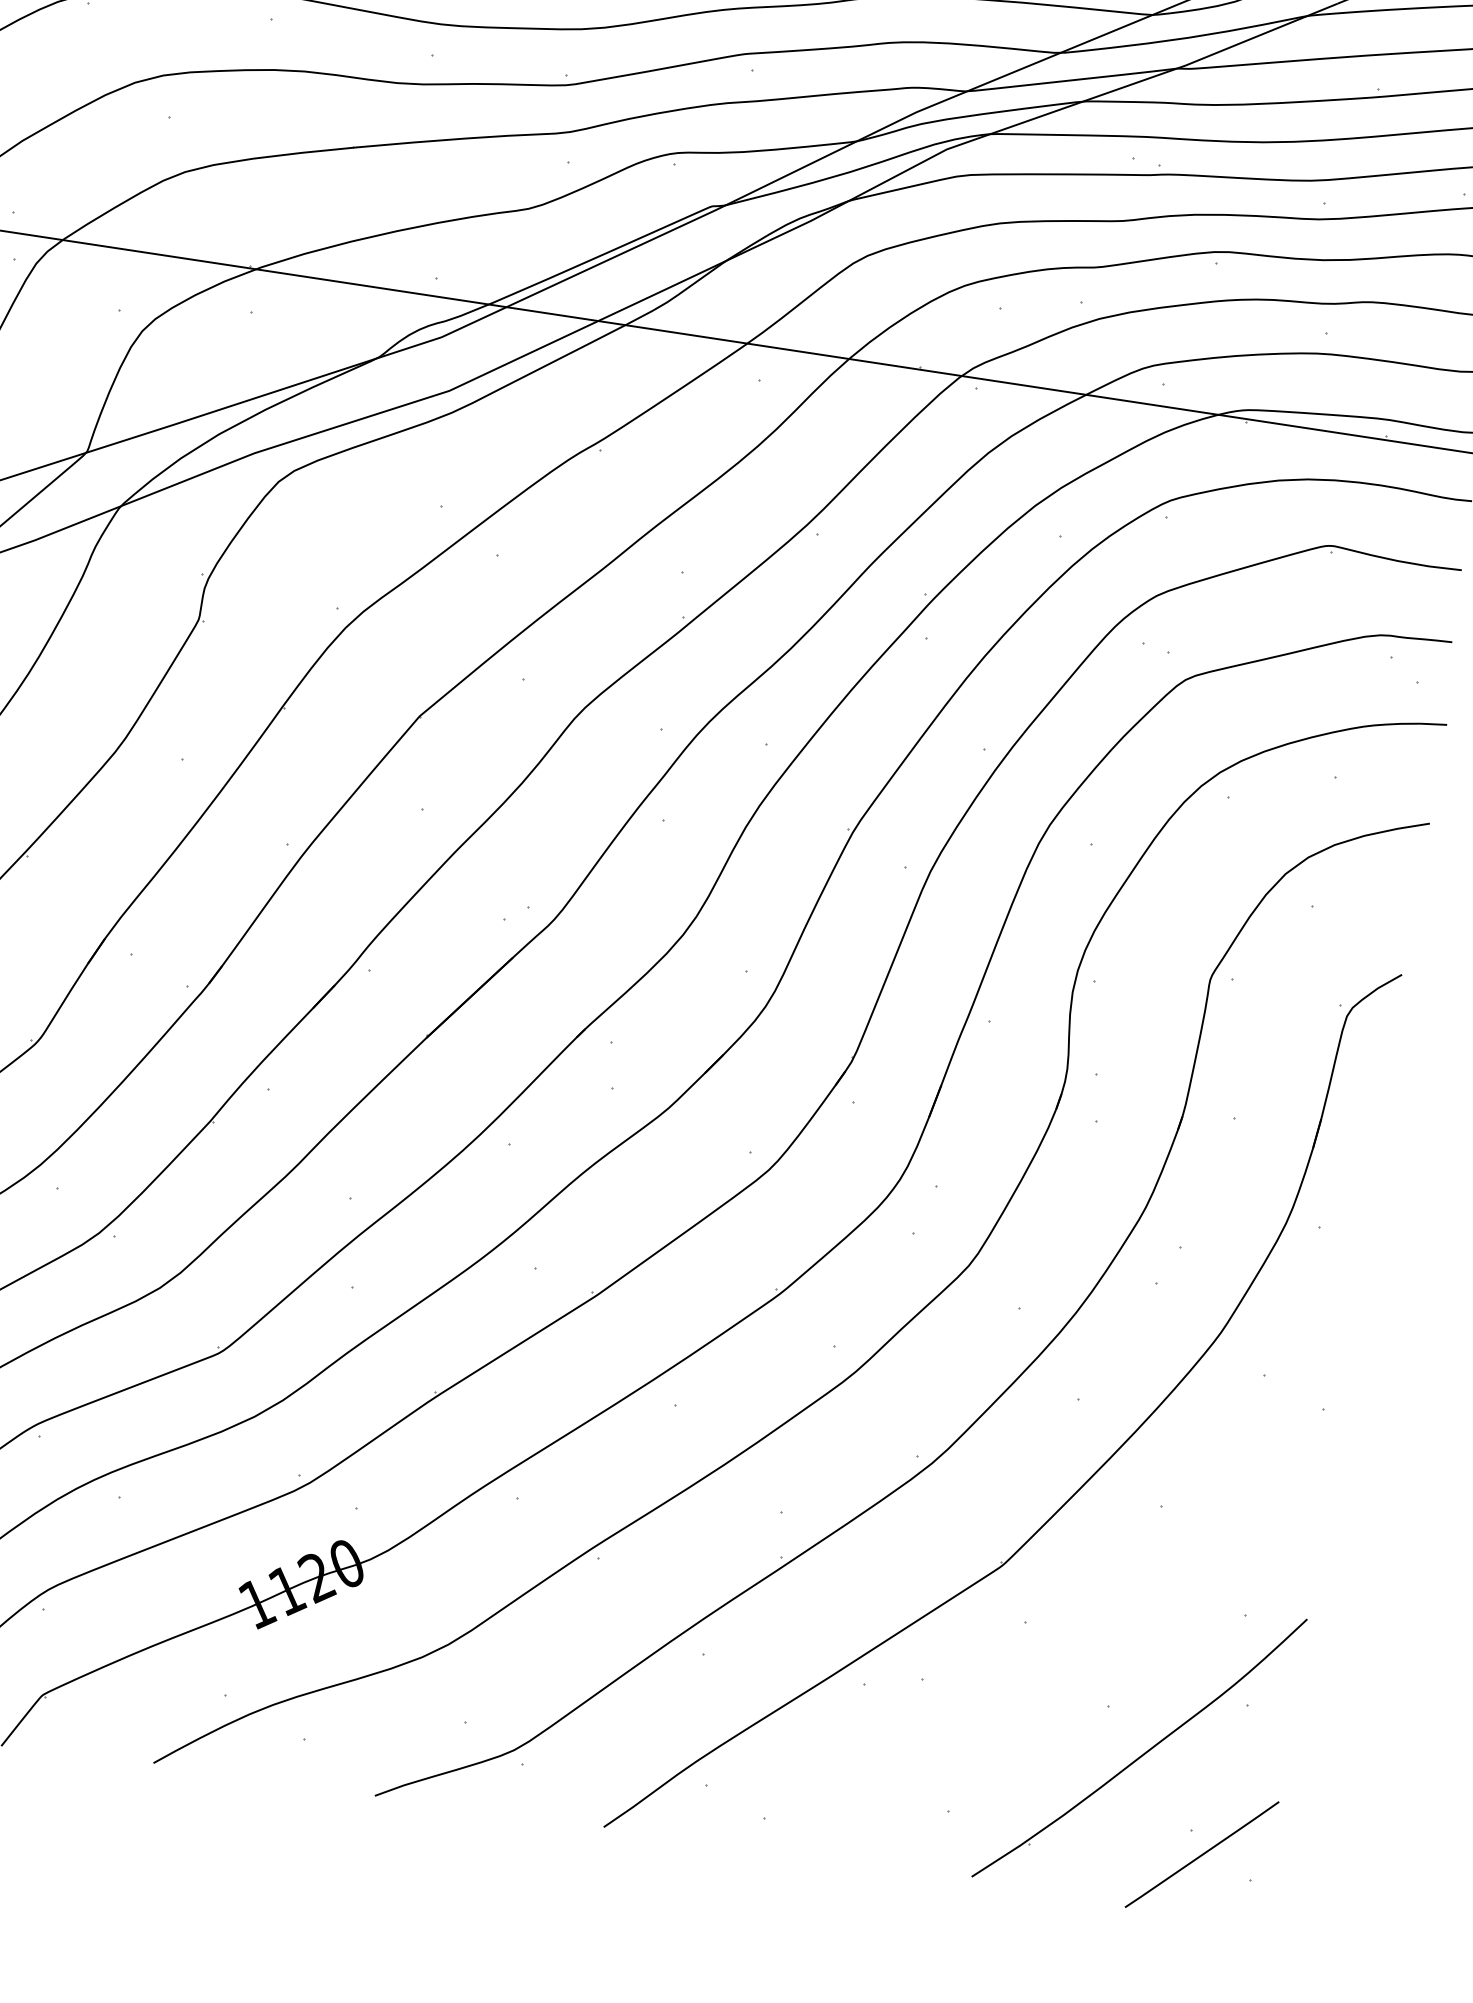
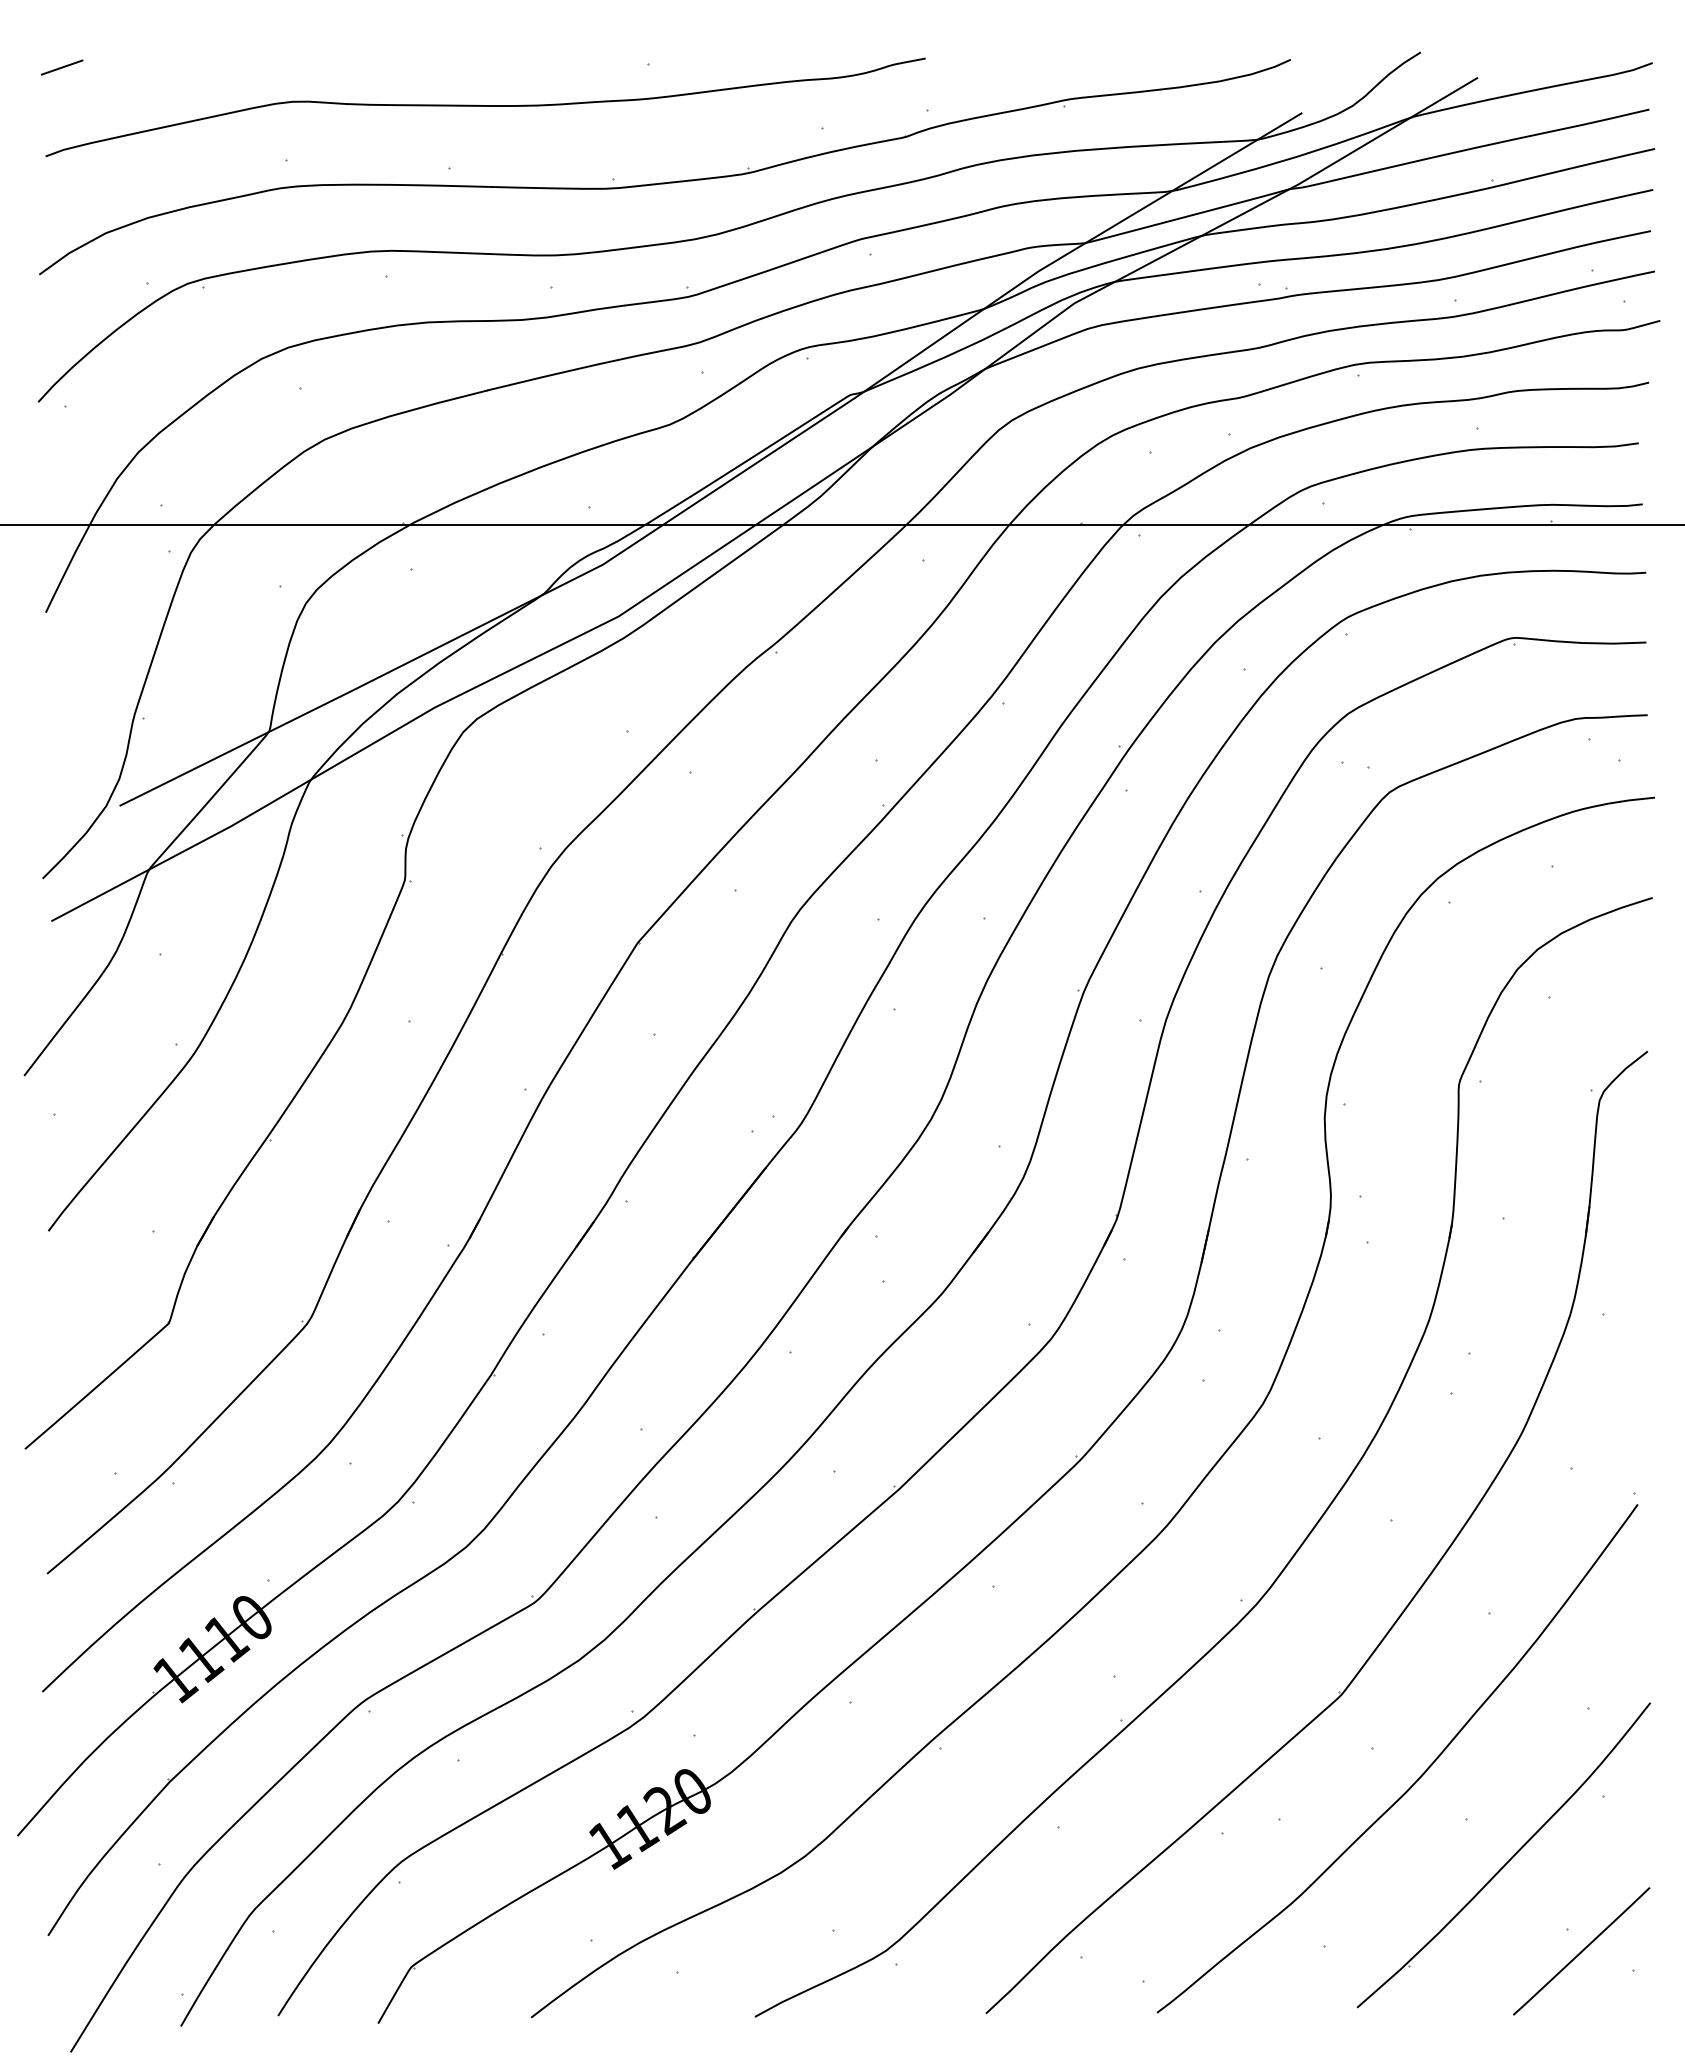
curve: (1066, 1658) -> (1418, 1777), added

